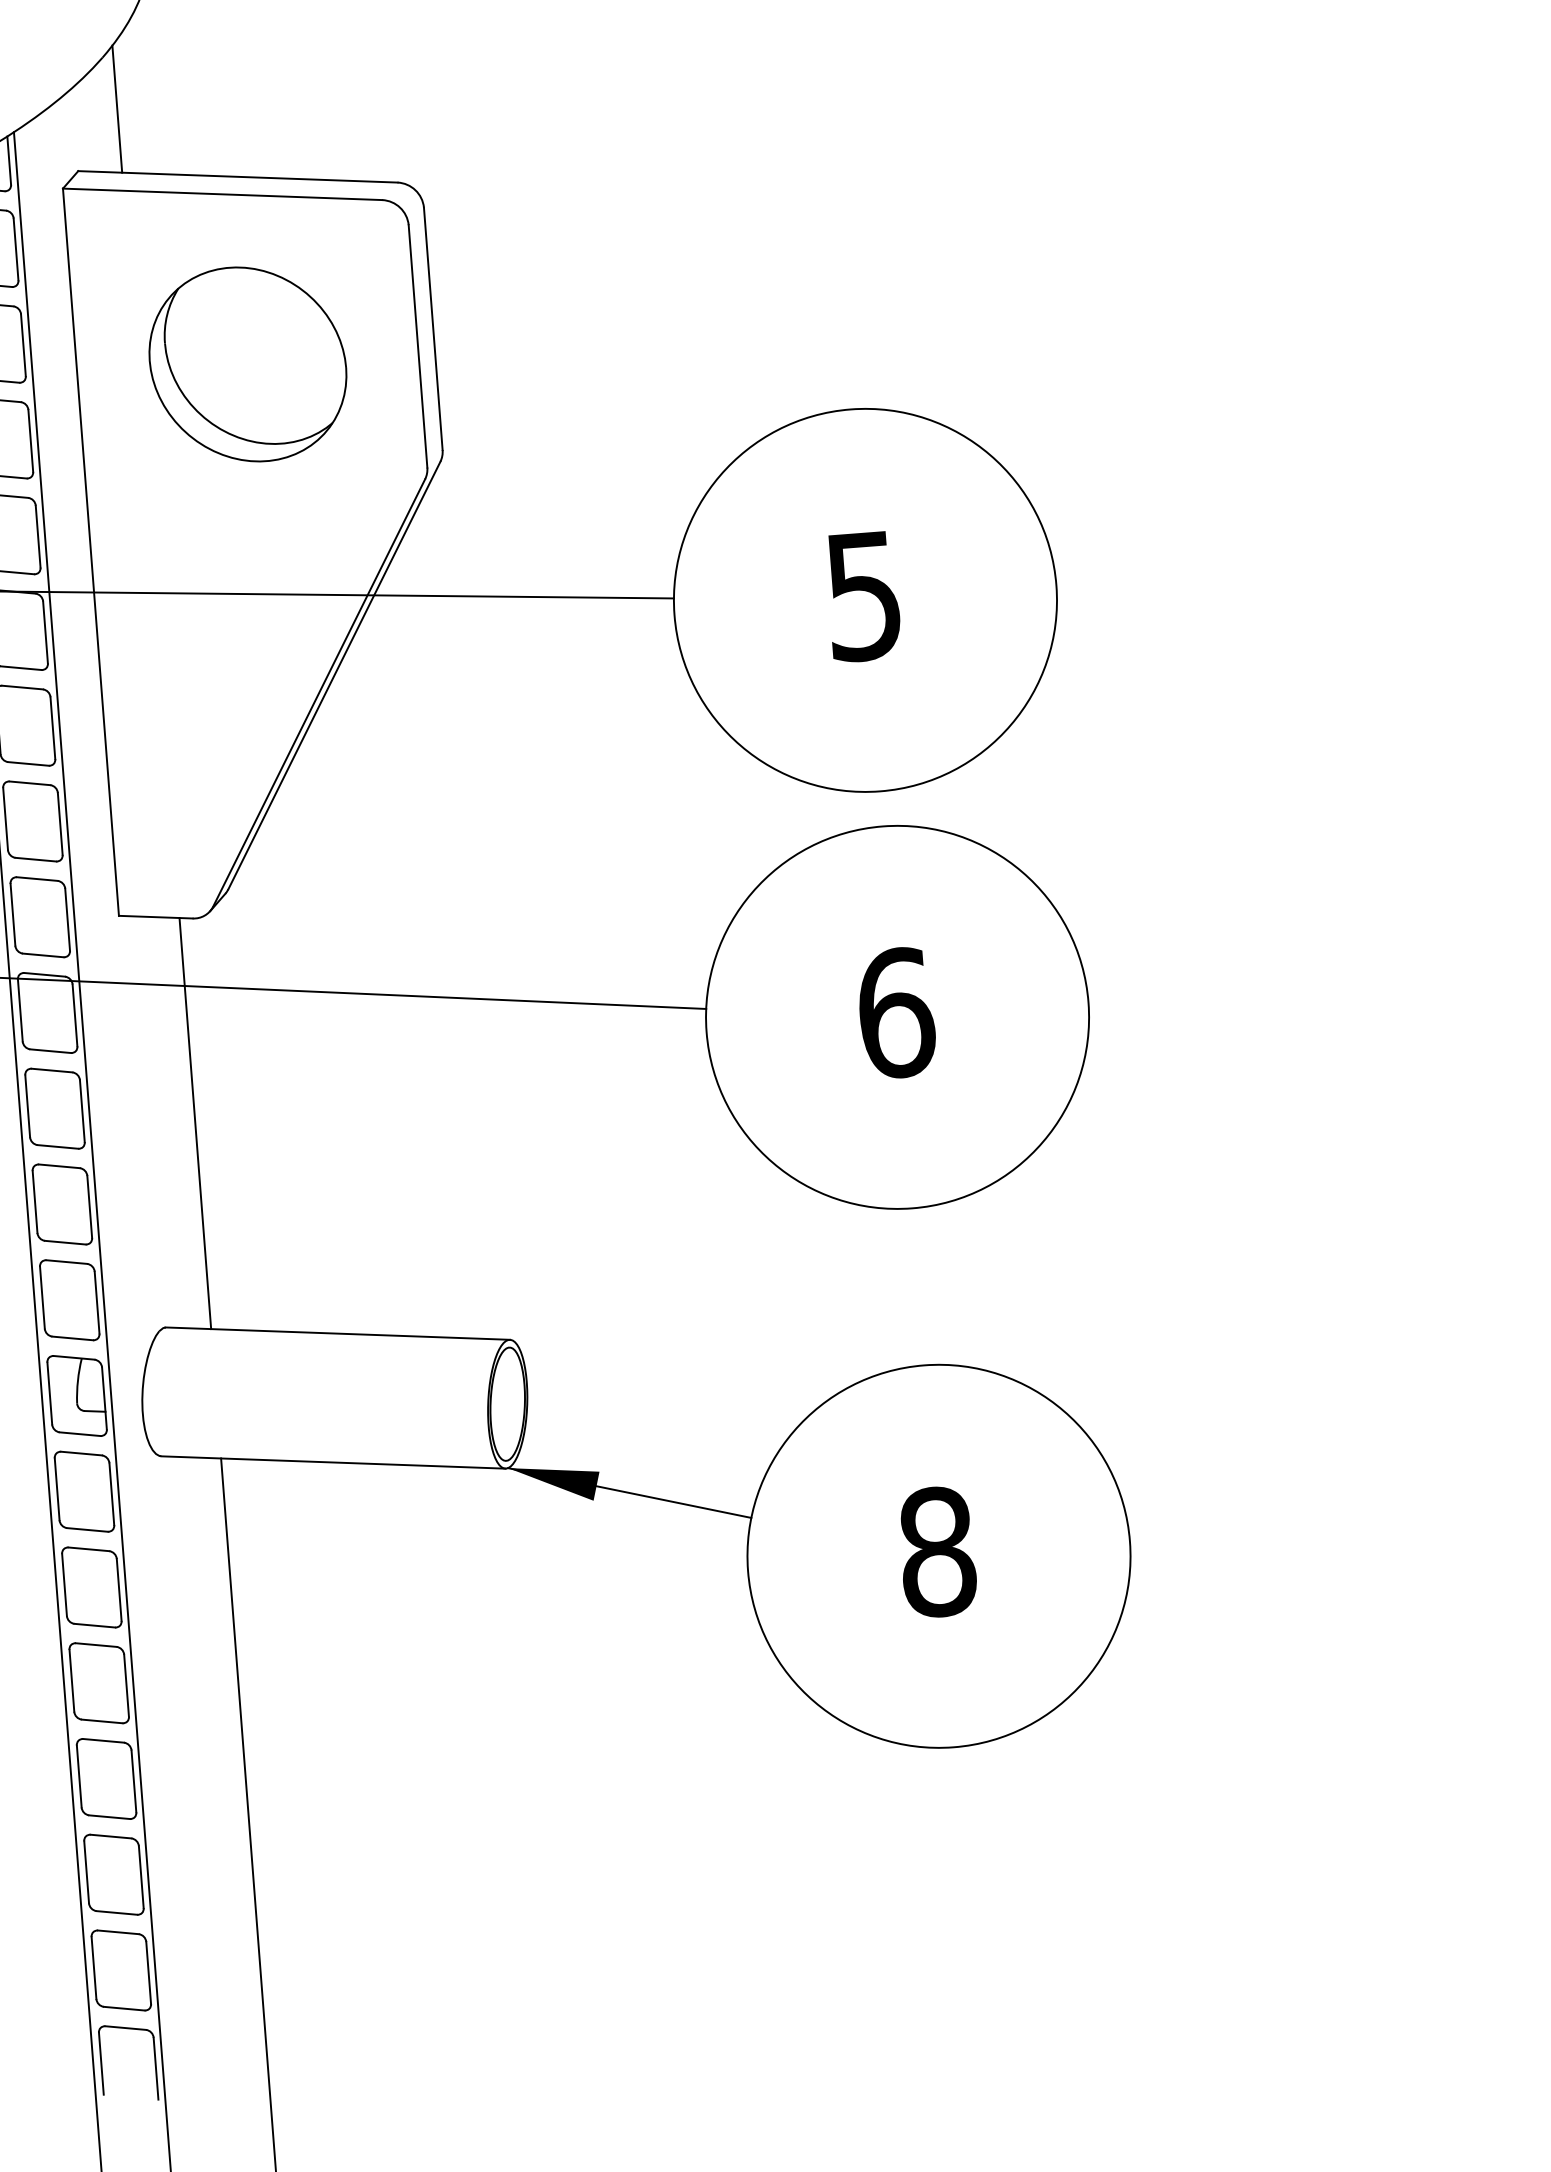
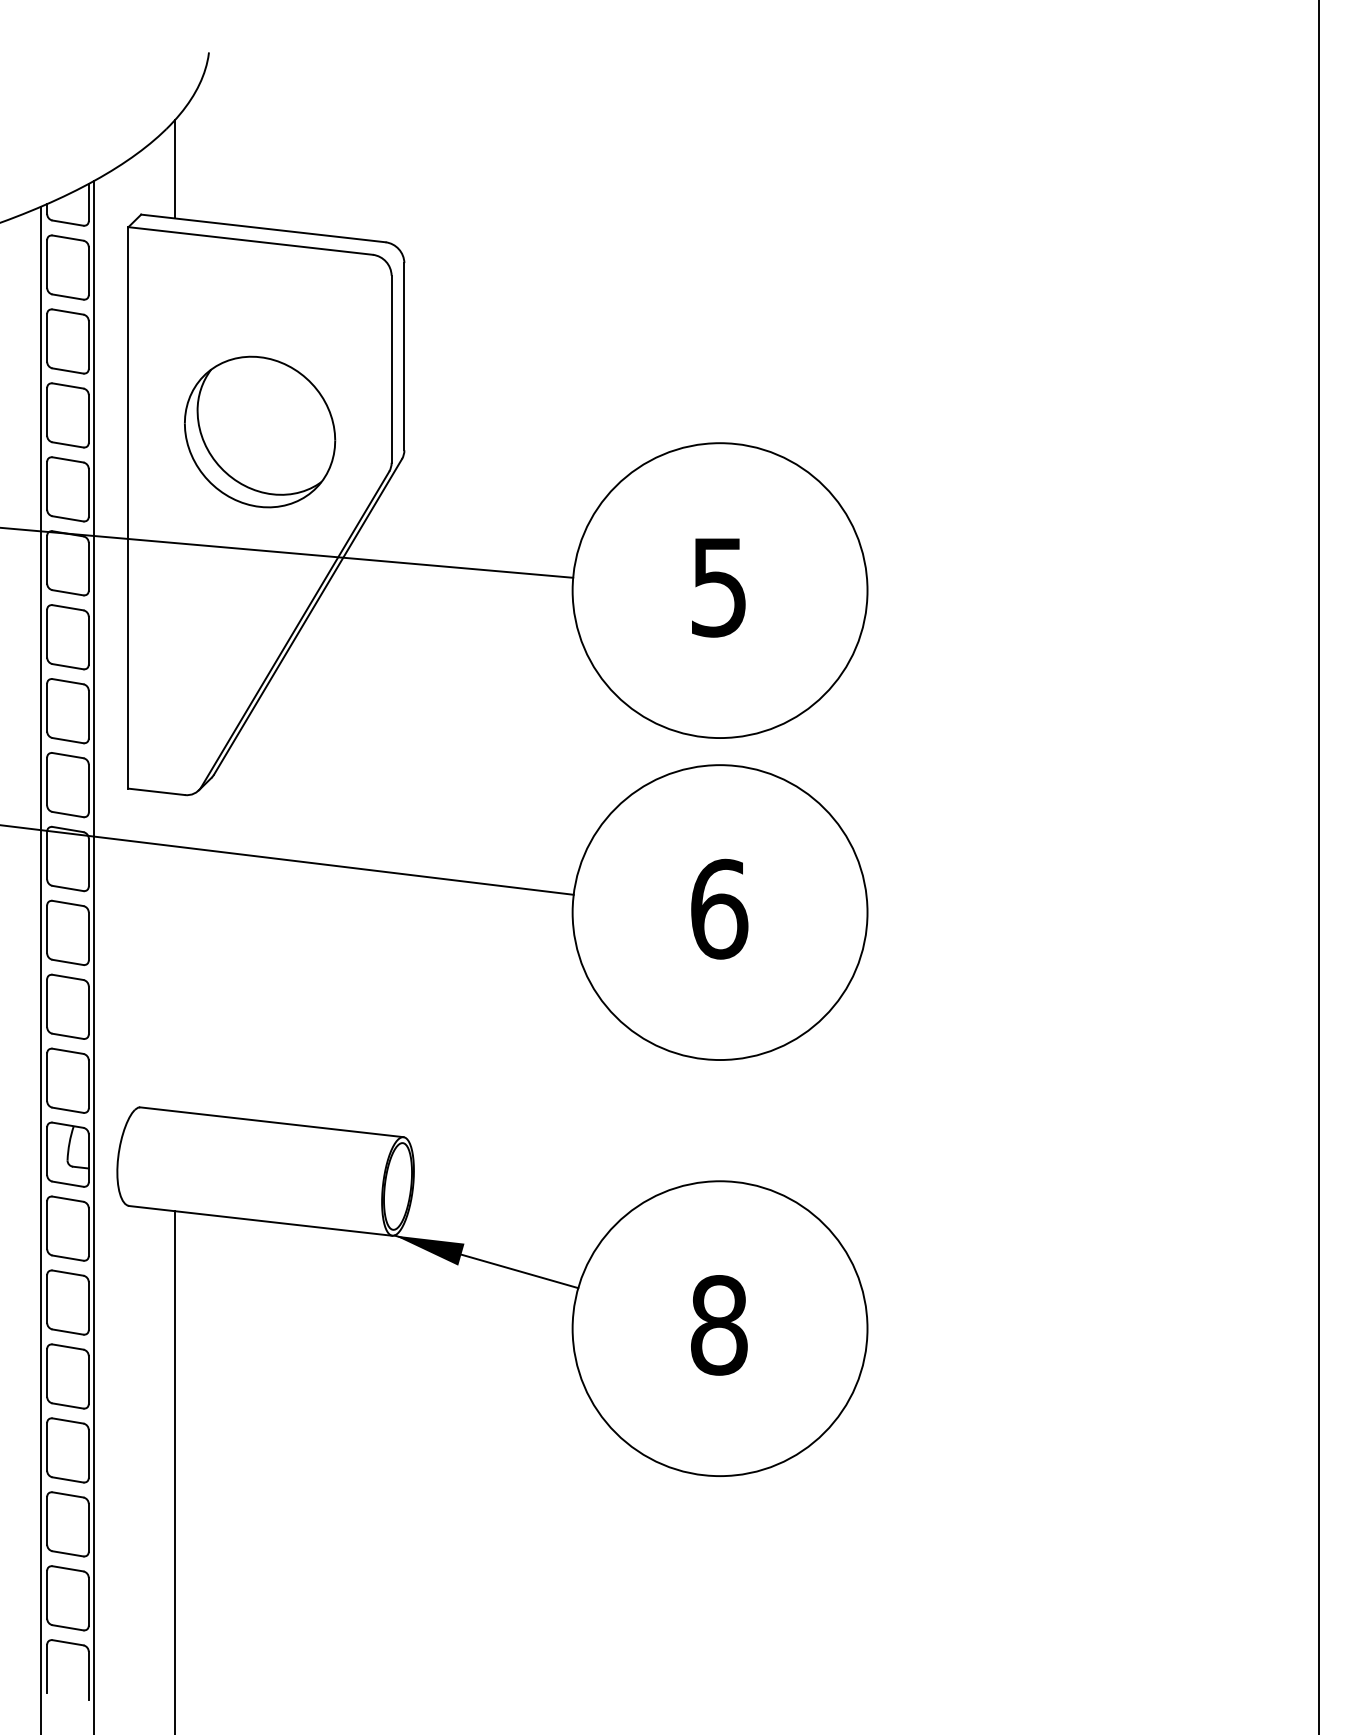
part: (248, 363) -> (260, 431), moved
line: (194, 1123) -> (174, 952), removed

